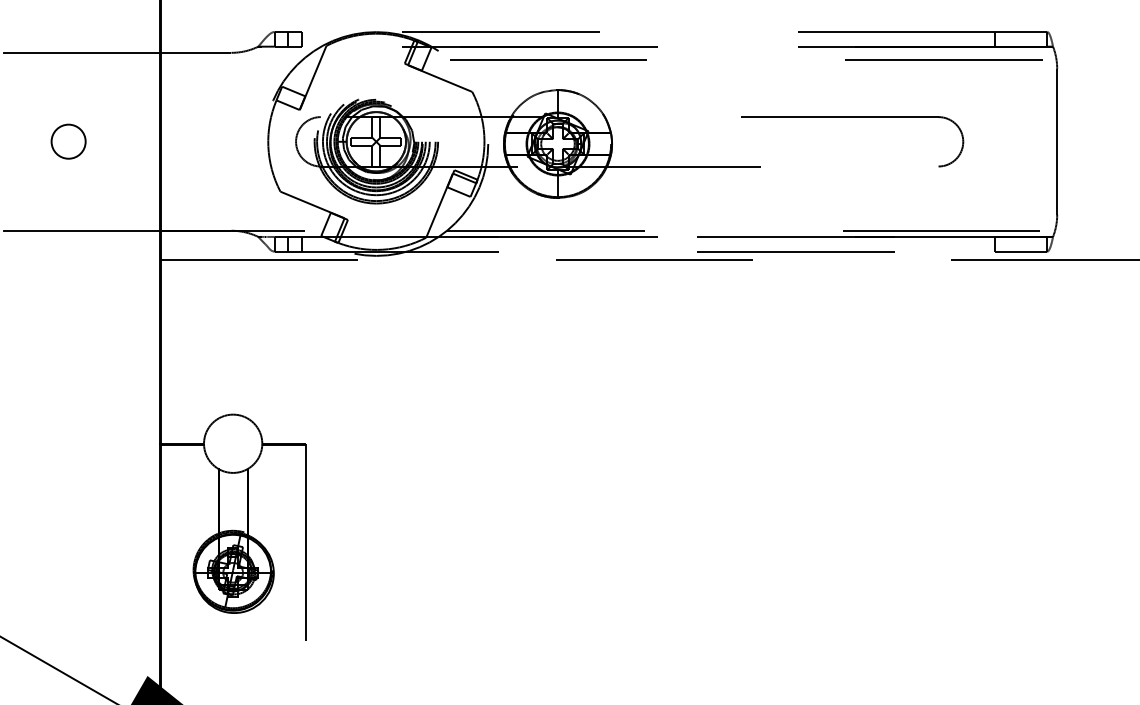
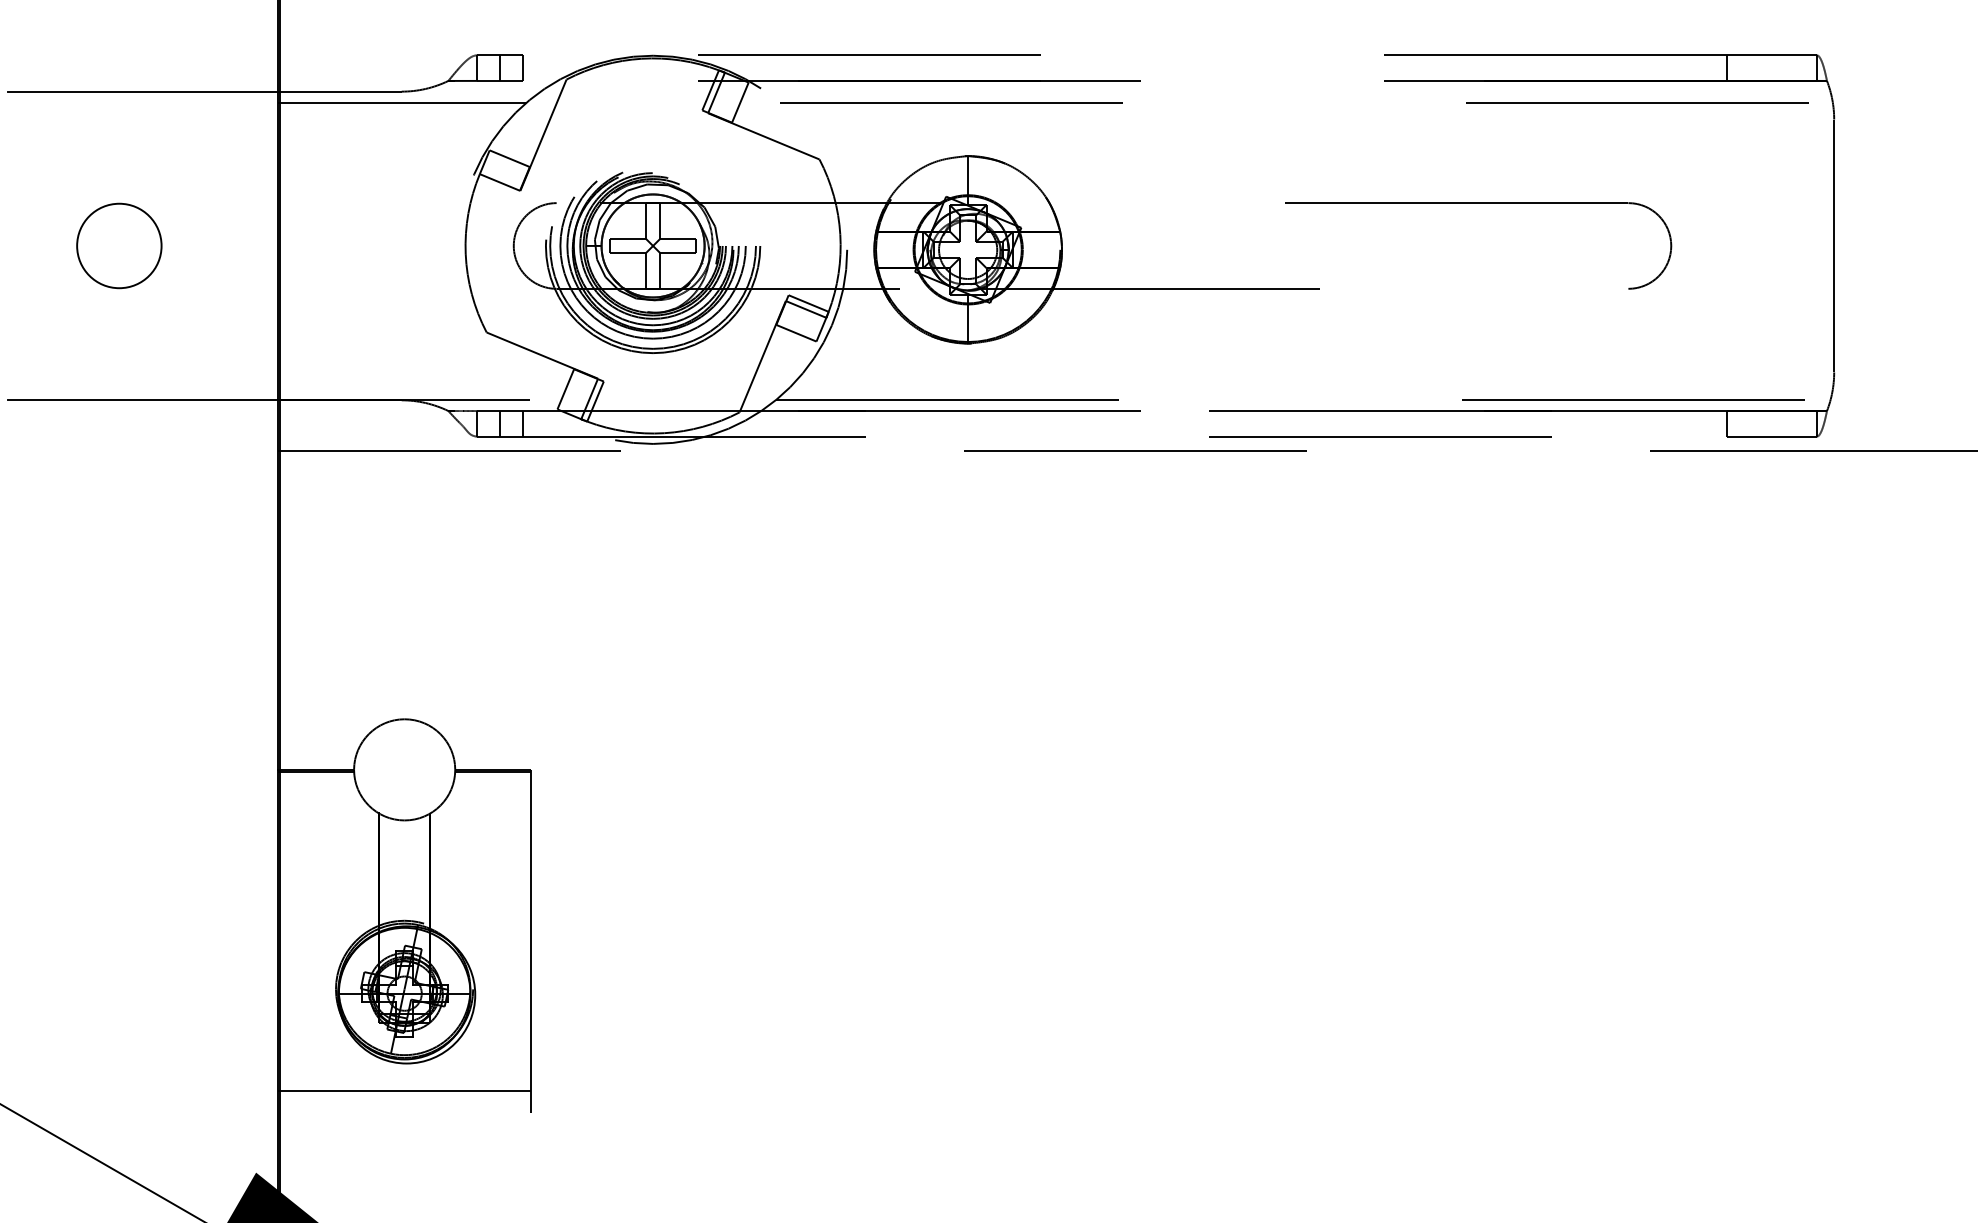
line: (231, 59) -> (401, 103), added
circle: (68, 141) -> (118, 245), size x1.43
line: (233, 629) -> (405, 1092), added

